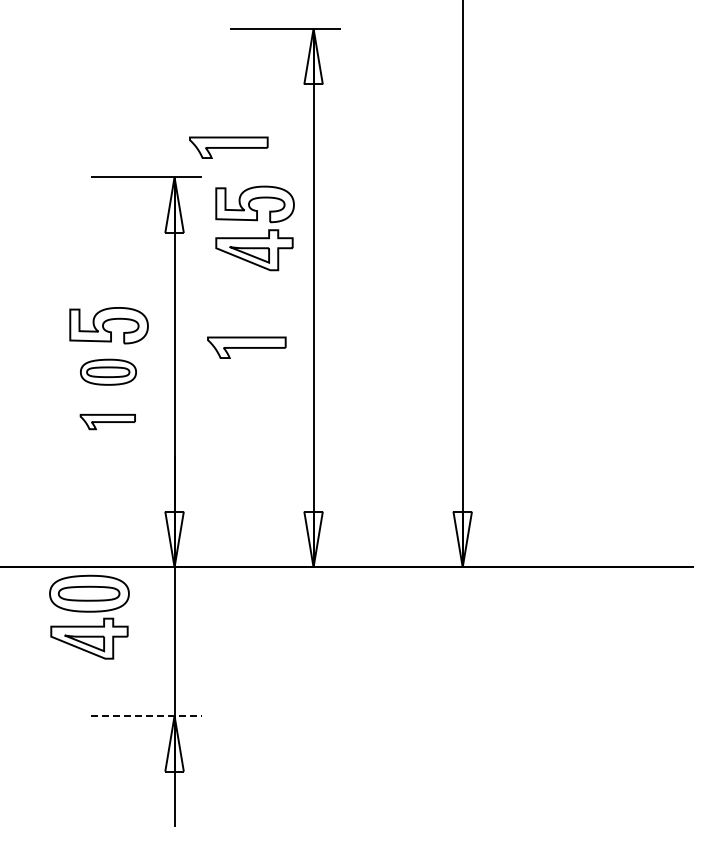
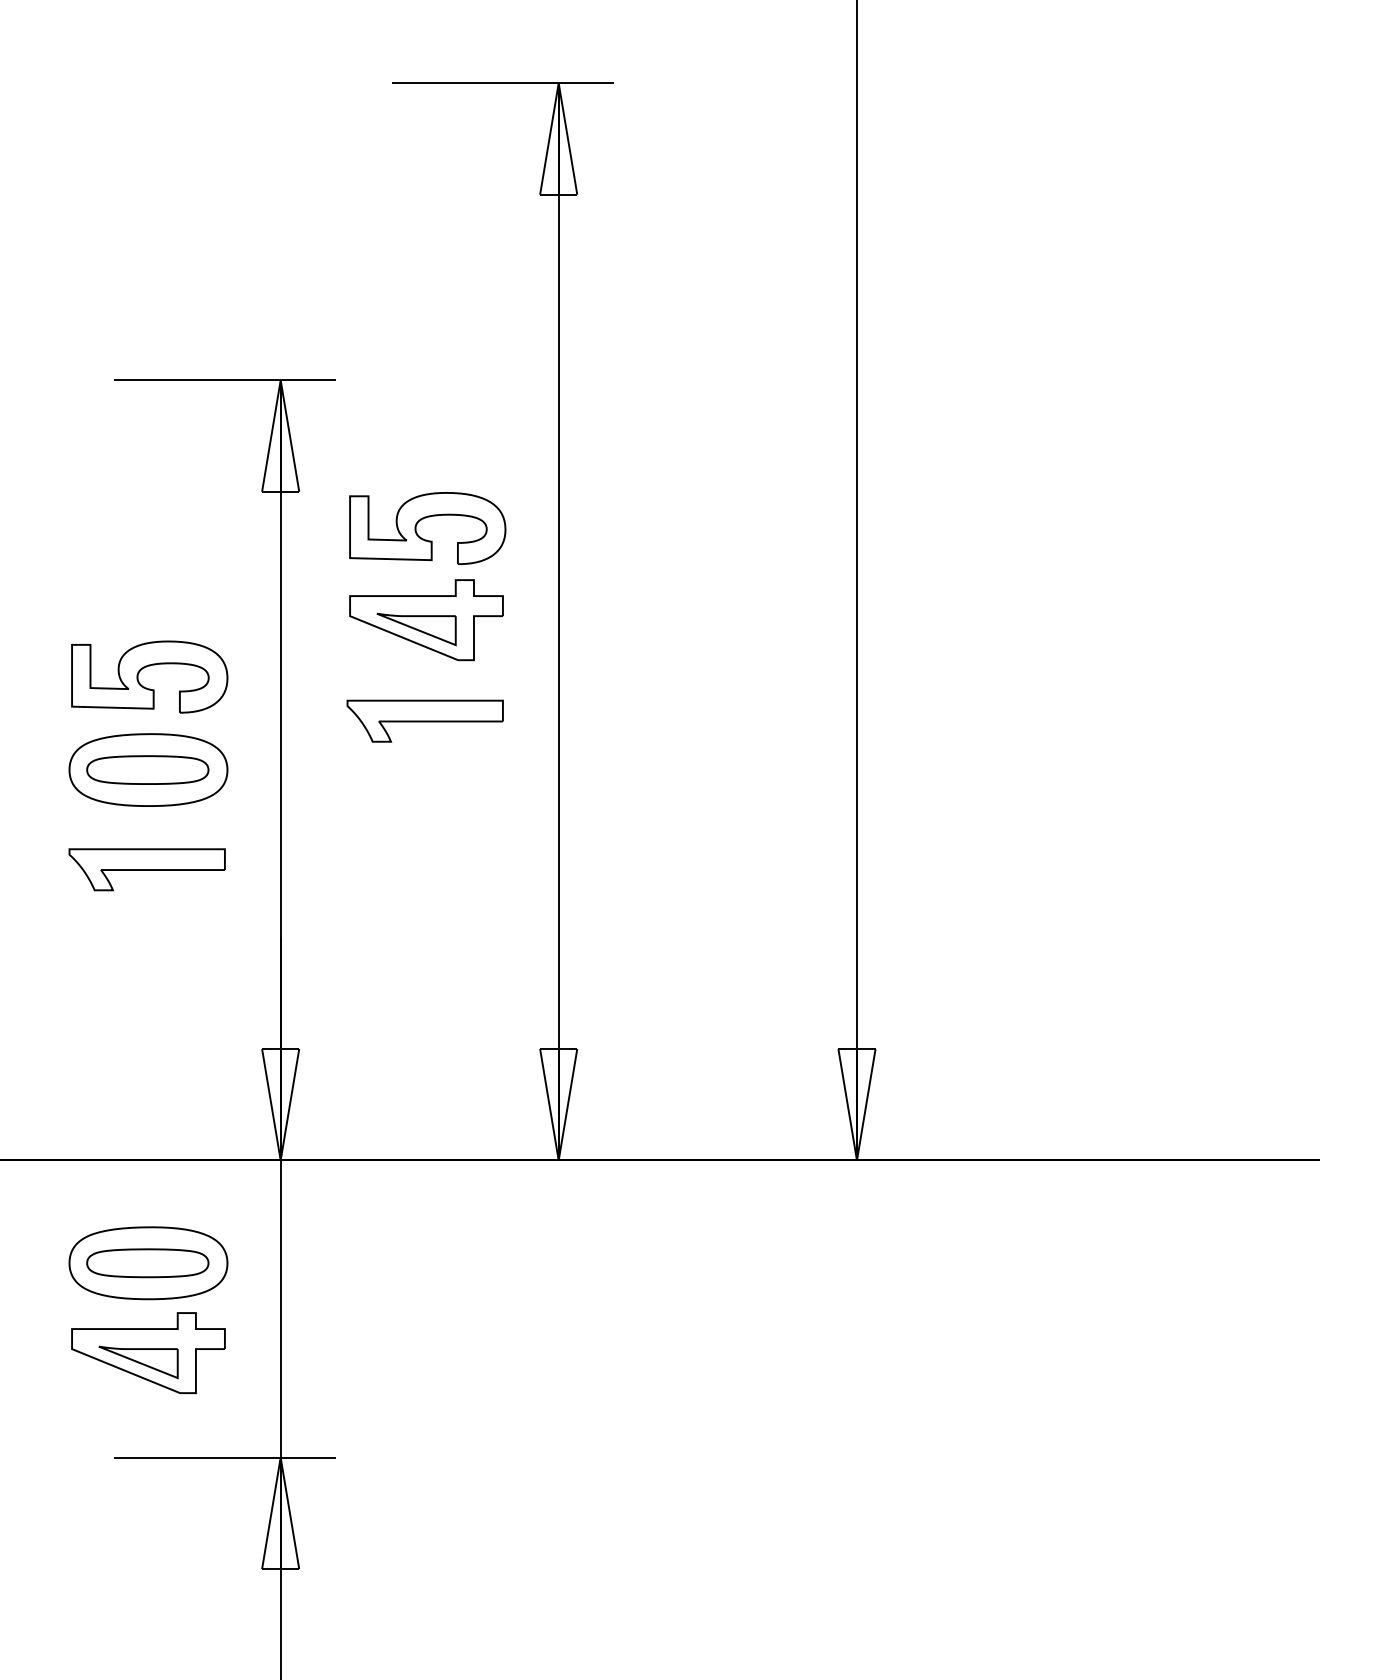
part: (228, 147) -> (388, 320), removed
part: (254, 221) -> (426, 562), moved
part: (108, 372) -> (148, 770), size x1.43
part: (107, 421) -> (146, 868), size x1.43
part: (89, 616) -> (148, 1308), moved
line: (146, 715) -> (224, 1456), dashed -> solid

